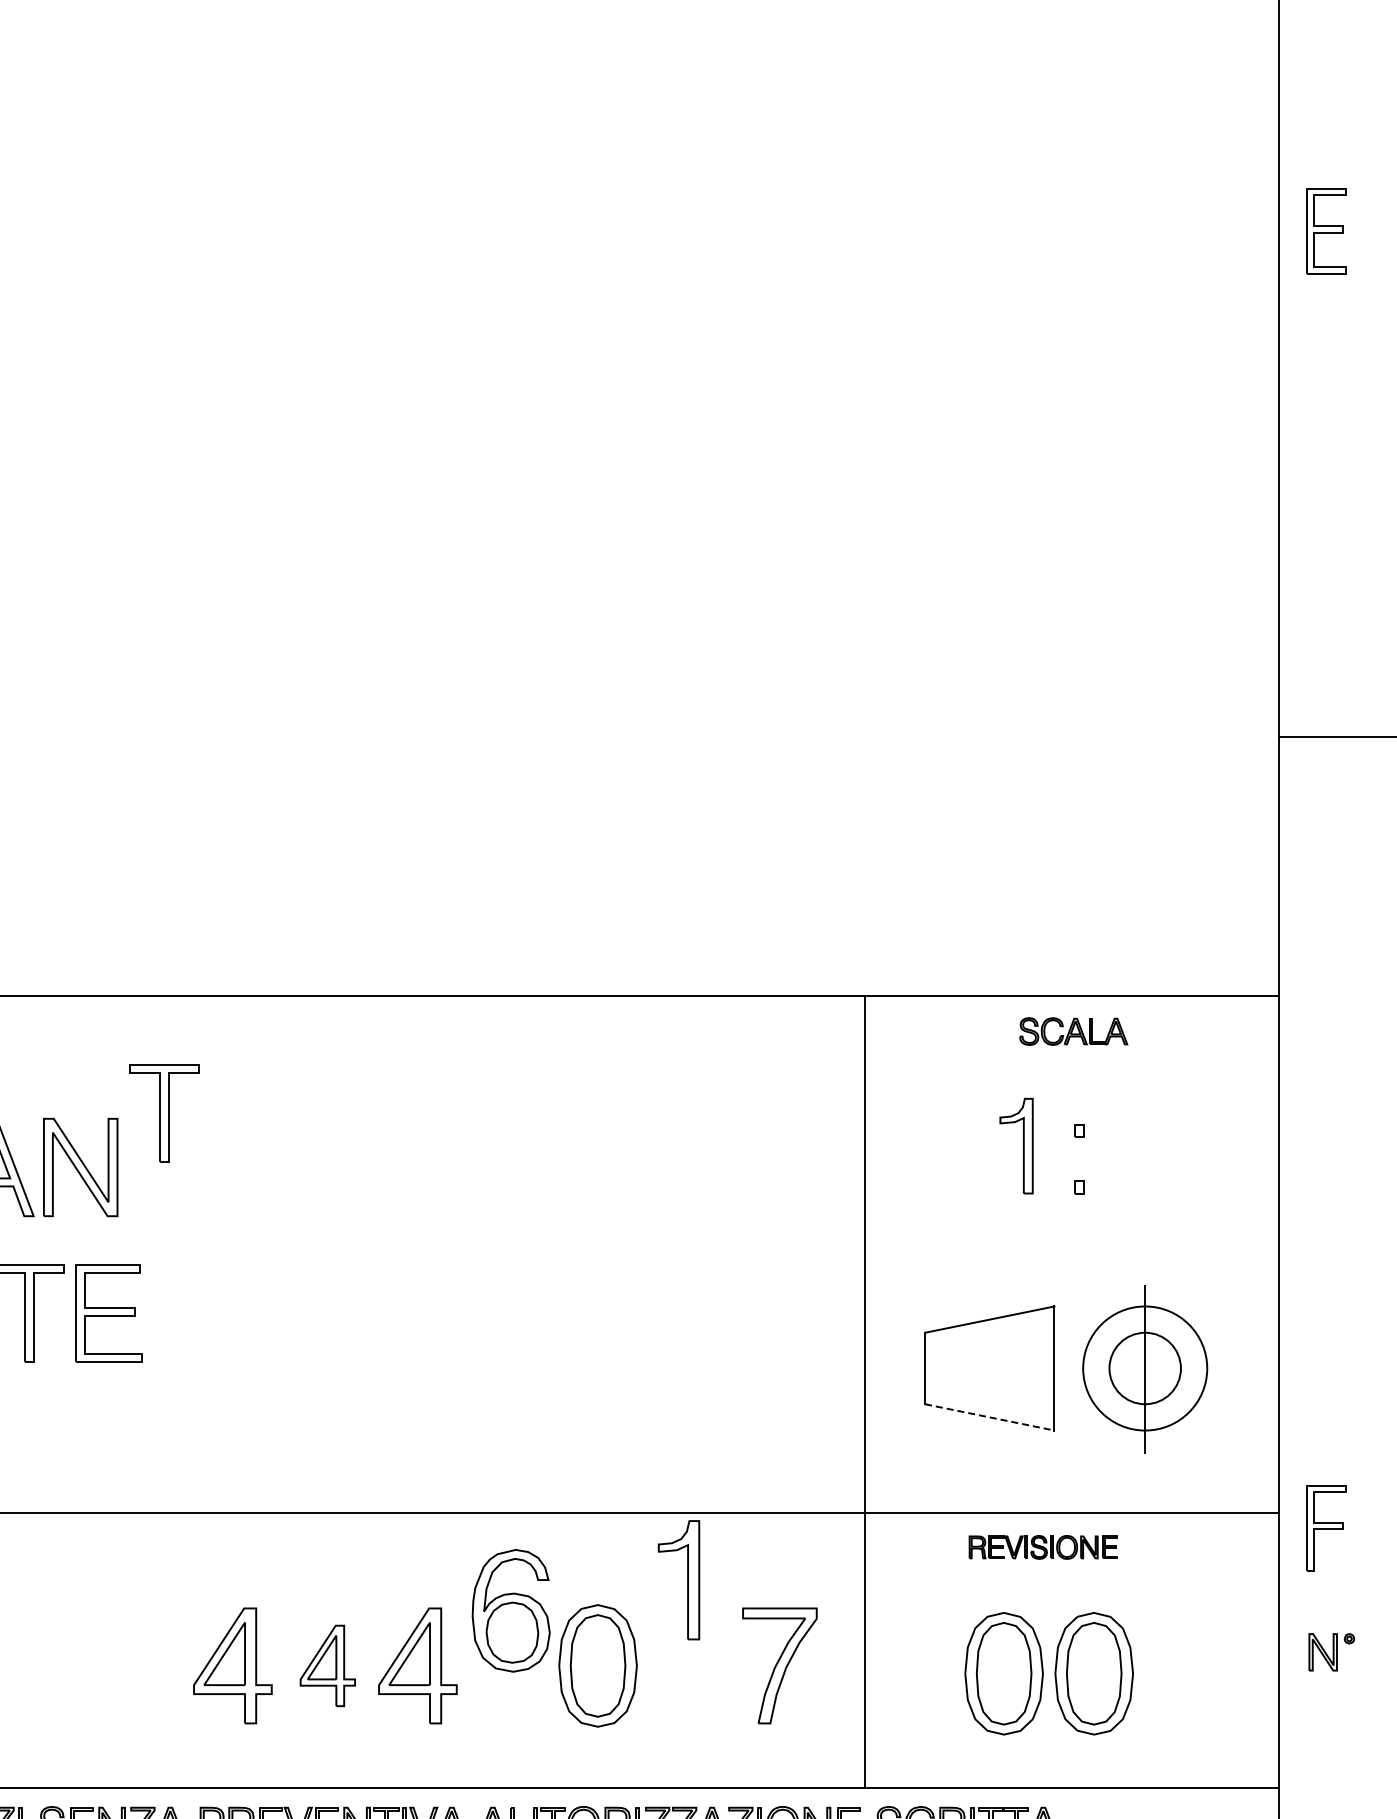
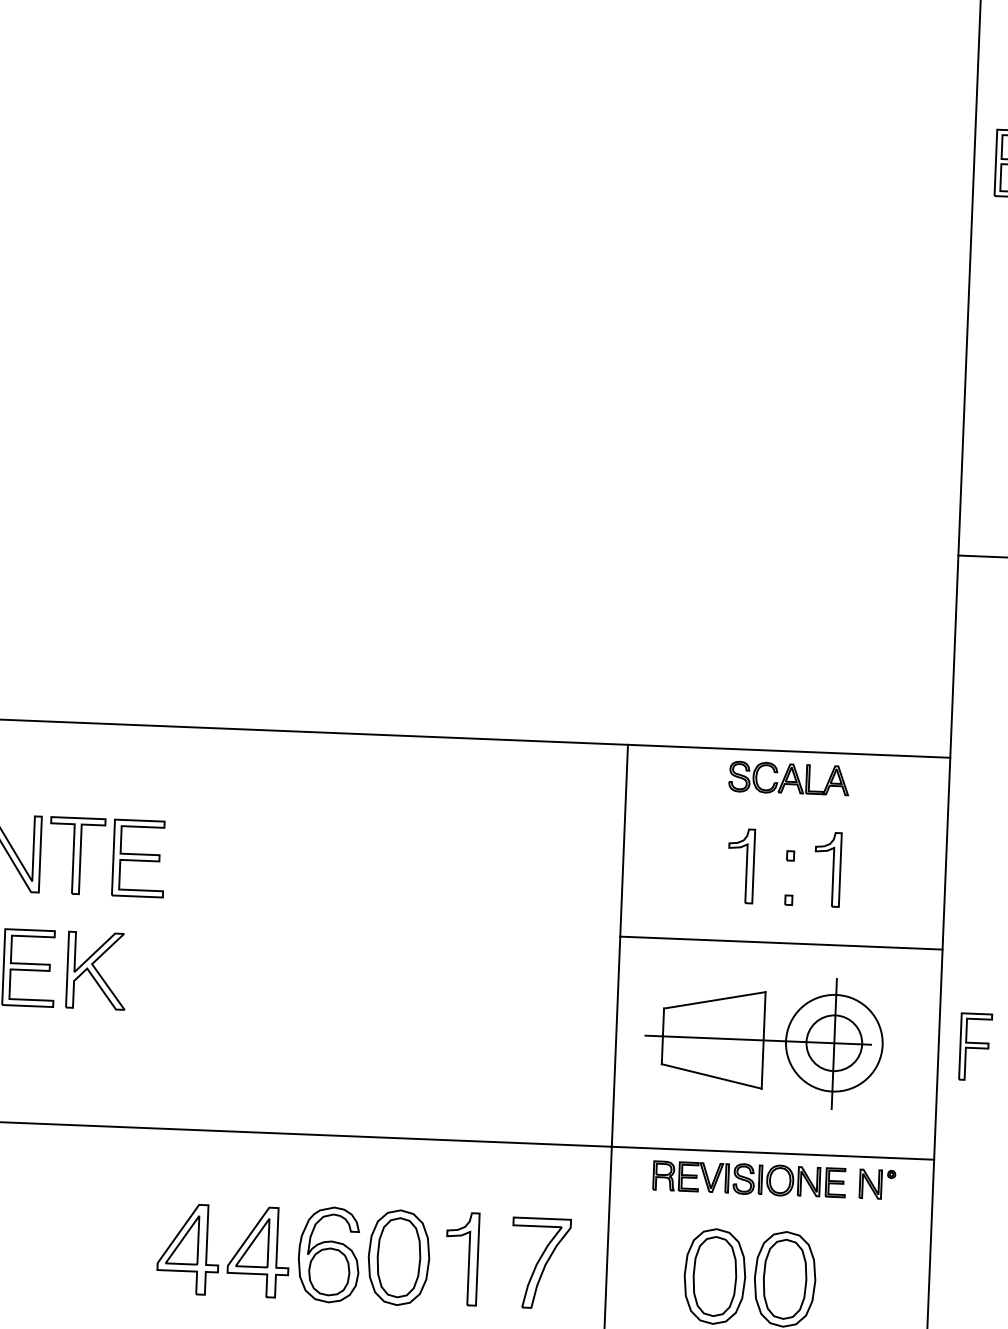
part: (1073, 1031) -> (789, 778), size x1.43
part: (164, 1113) -> (76, 856), moved
part: (1134, 1145) -> (832, 869), added
part: (243, 1167) -> (138, 858), added
line: (1072, 1242) -> (781, 942), added
part: (195, 1313) -> (96, 970), added
line: (1065, 1368) -> (772, 1040), added
line: (989, 1417) -> (711, 1076), dashed -> solid
part: (1326, 1528) -> (975, 1047), moved
part: (1043, 1547) -> (749, 1179), size x1.67
part: (687, 1580) -> (468, 1259), moved
part: (510, 1610) -> (328, 1254), moved
part: (1331, 1652) -> (877, 1184), moved
part: (232, 1665) -> (114, 1245), removed
part: (327, 1665) -> (188, 1248), size x1.43

